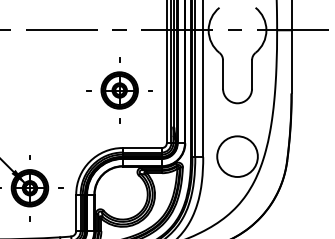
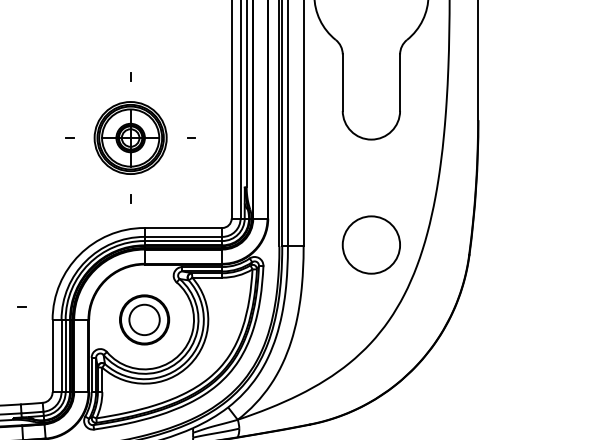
part: (119, 90) -> (130, 138), moved
circle: (237, 156) -> (371, 244), size x0.71
part: (122, 194) -> (144, 319), added

